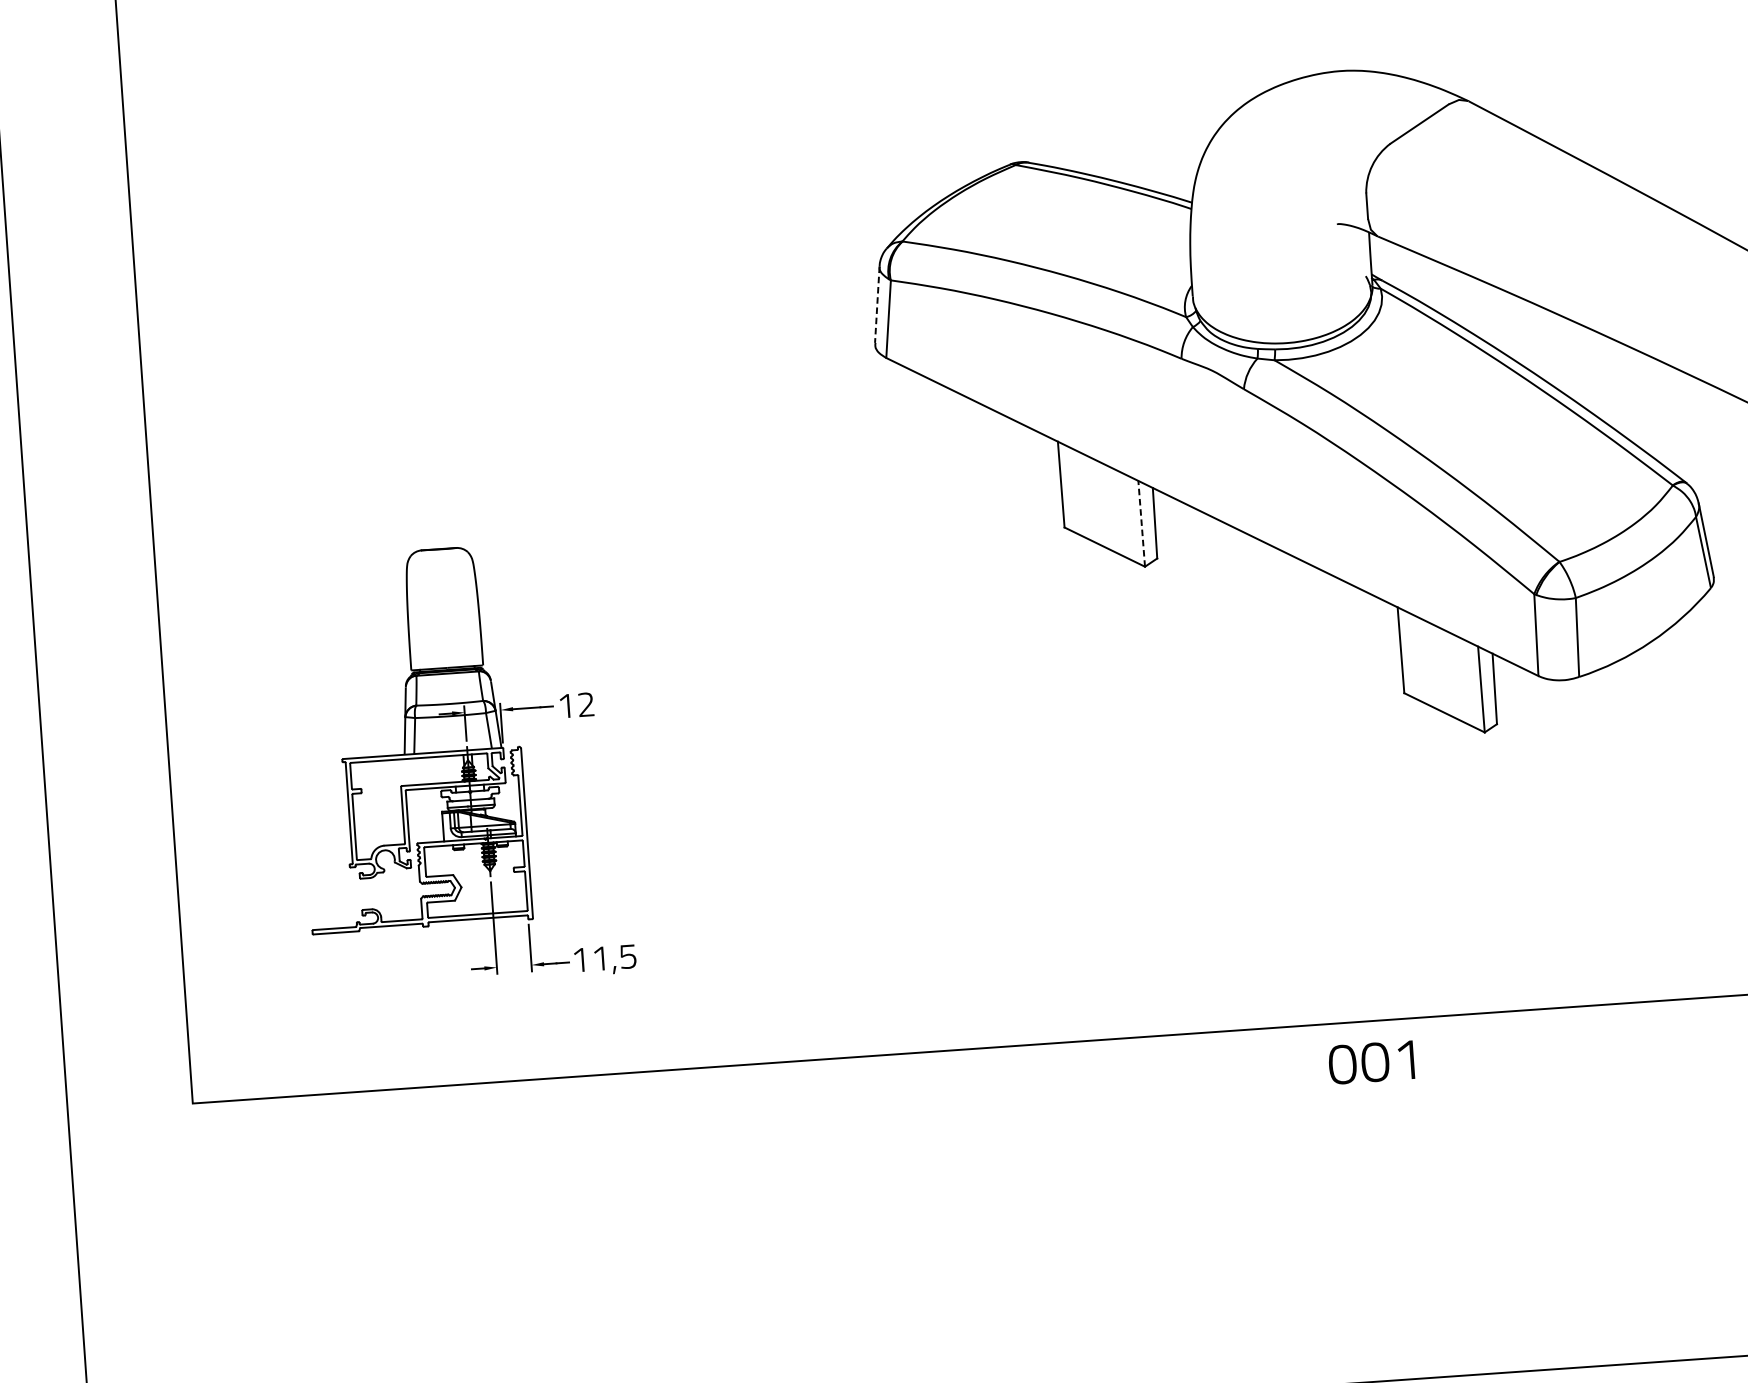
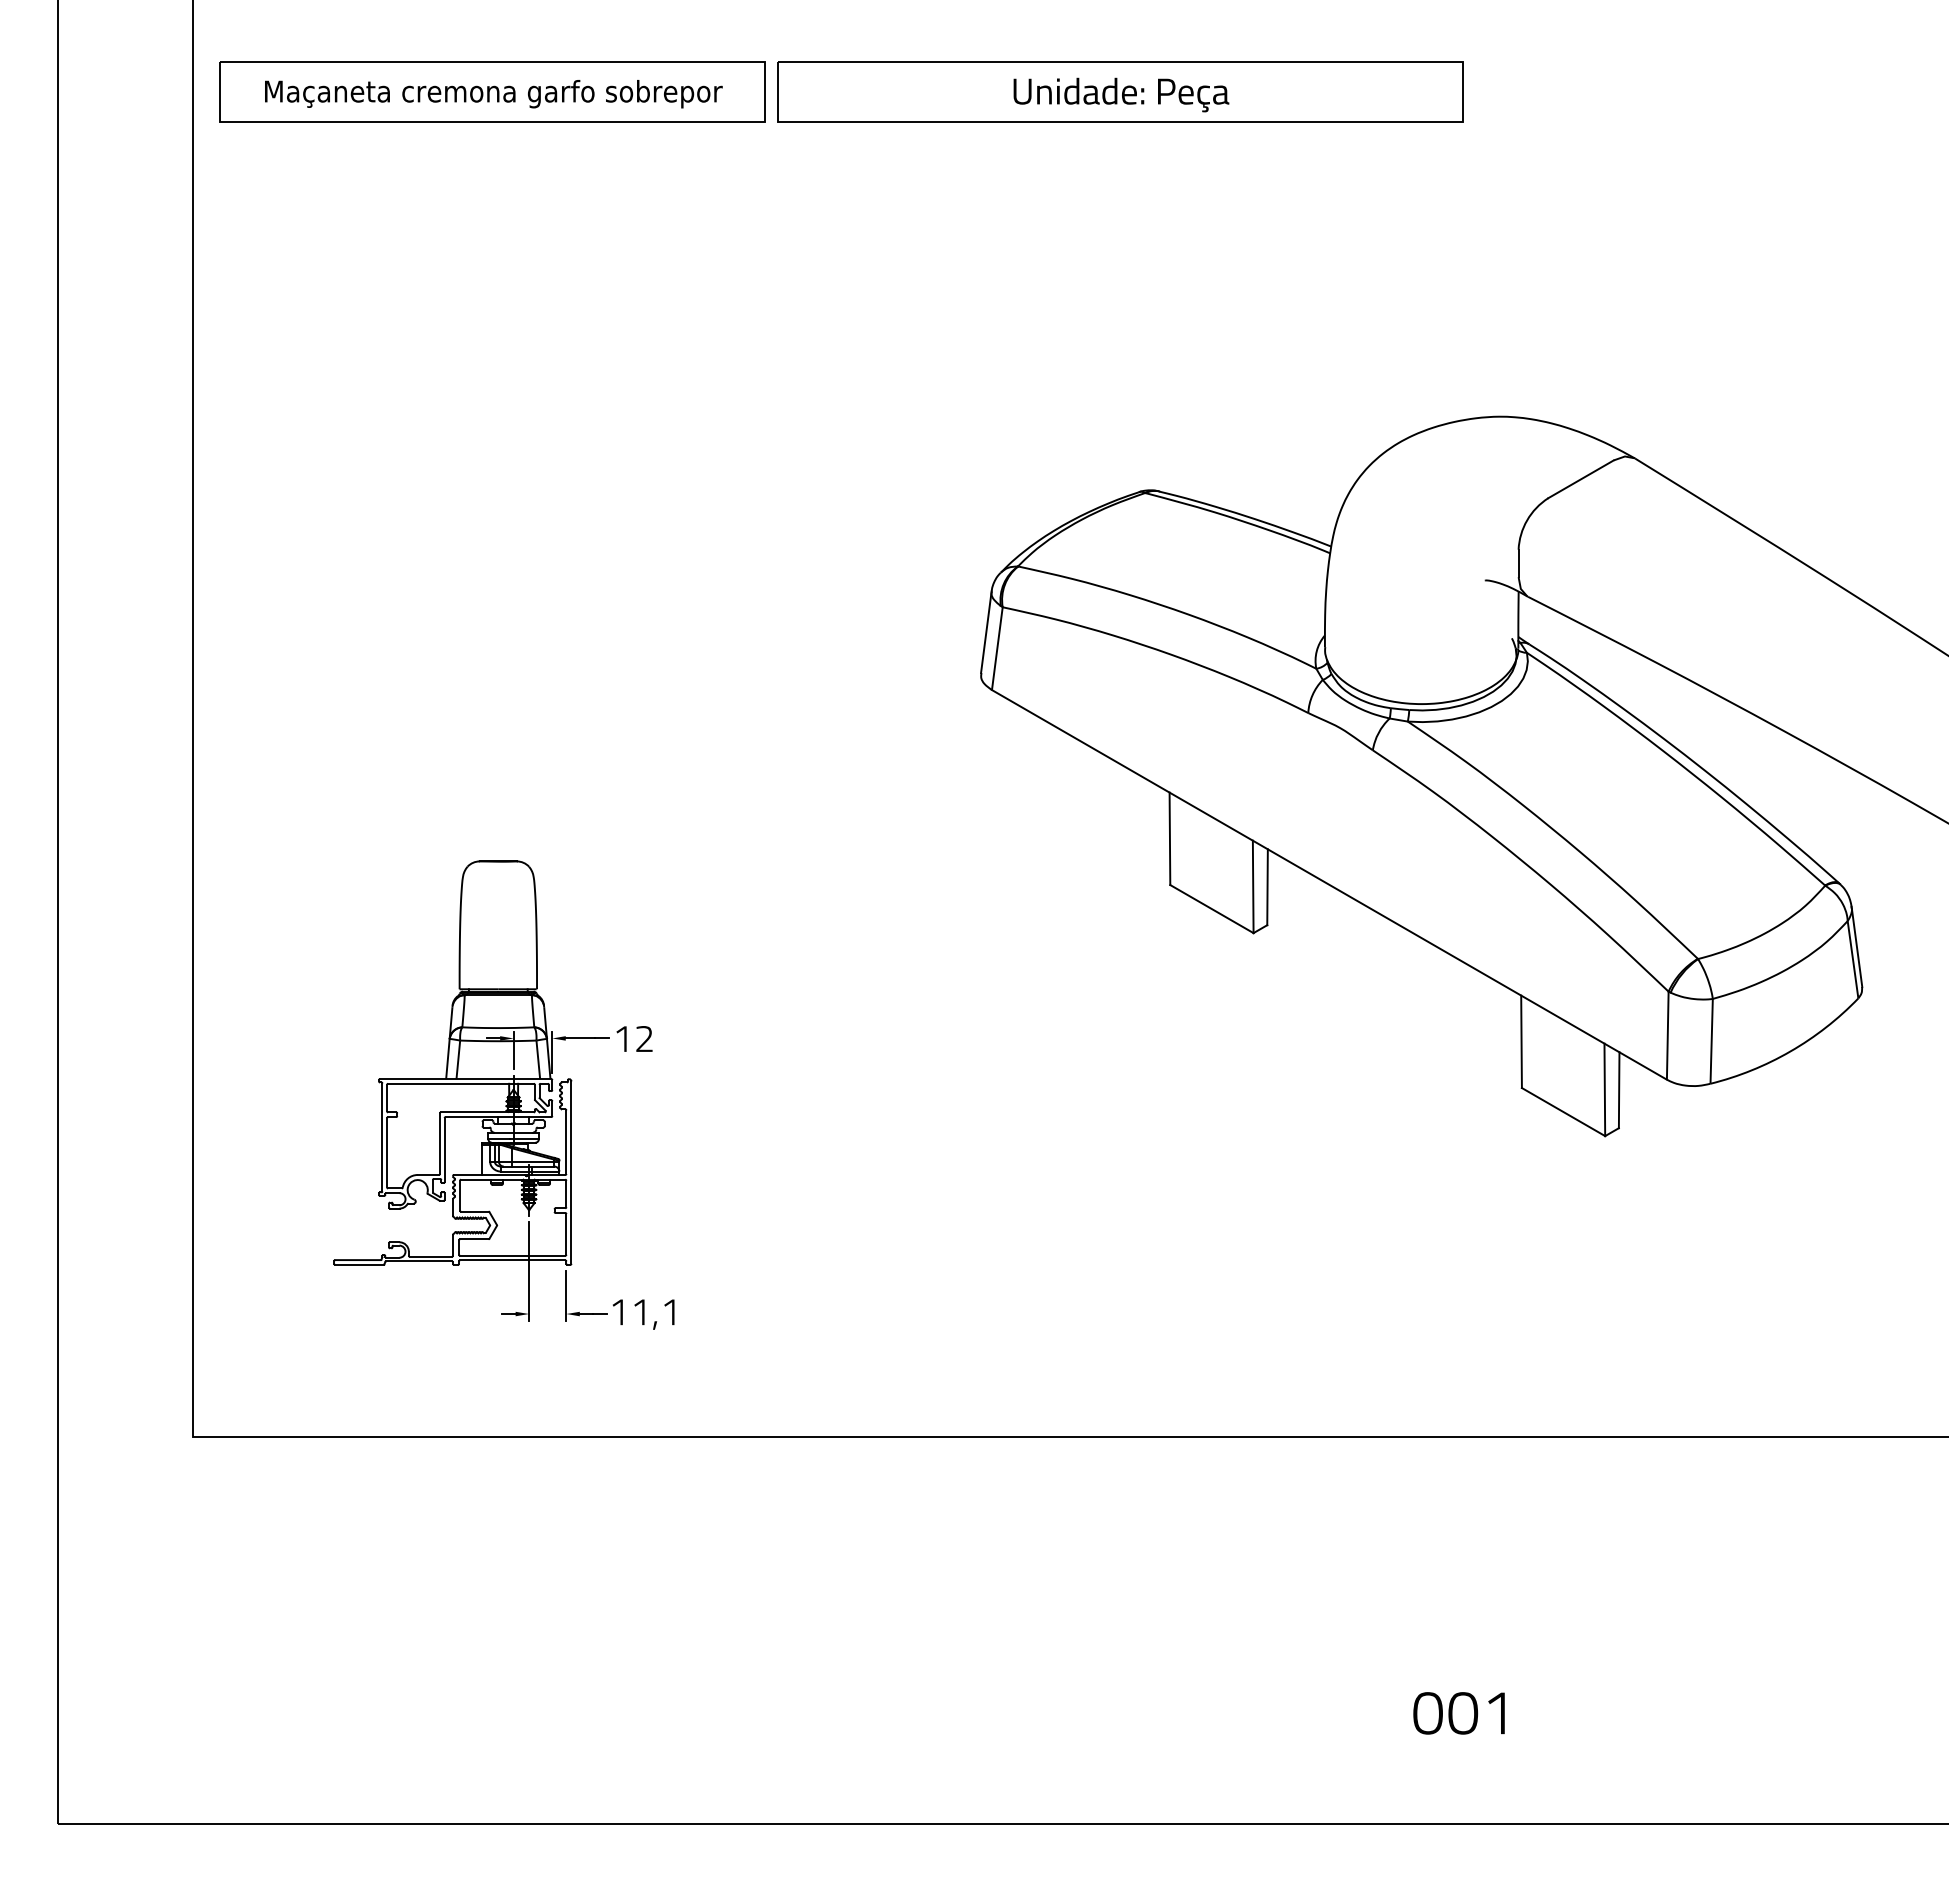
line: (877, 304) -> (986, 632), dashed -> solid
line: (1141, 523) -> (1253, 886), dashed -> solid
text: (628, 956) -> (670, 1312), 11,5 -> 11,1
text: (1370, 1062) -> (1458, 1713), moved

